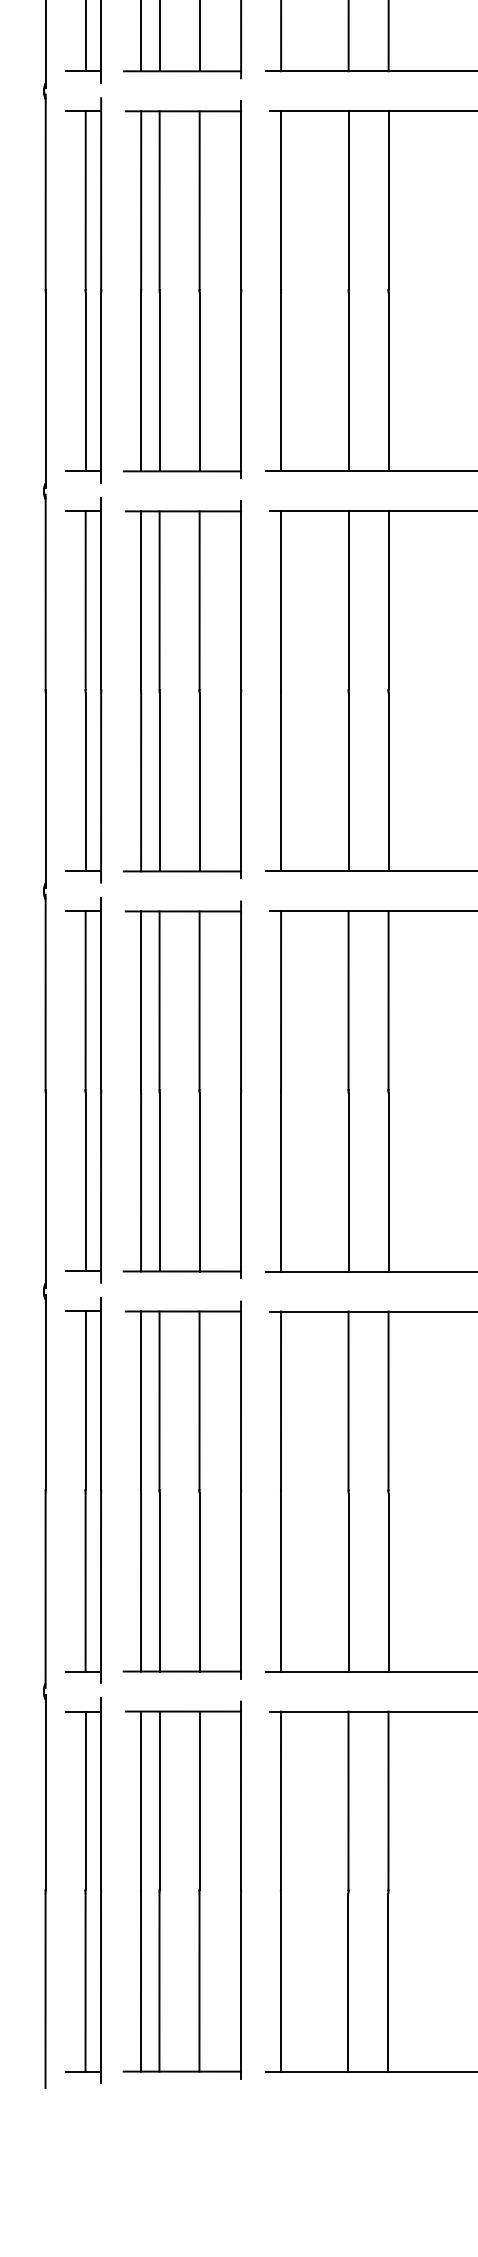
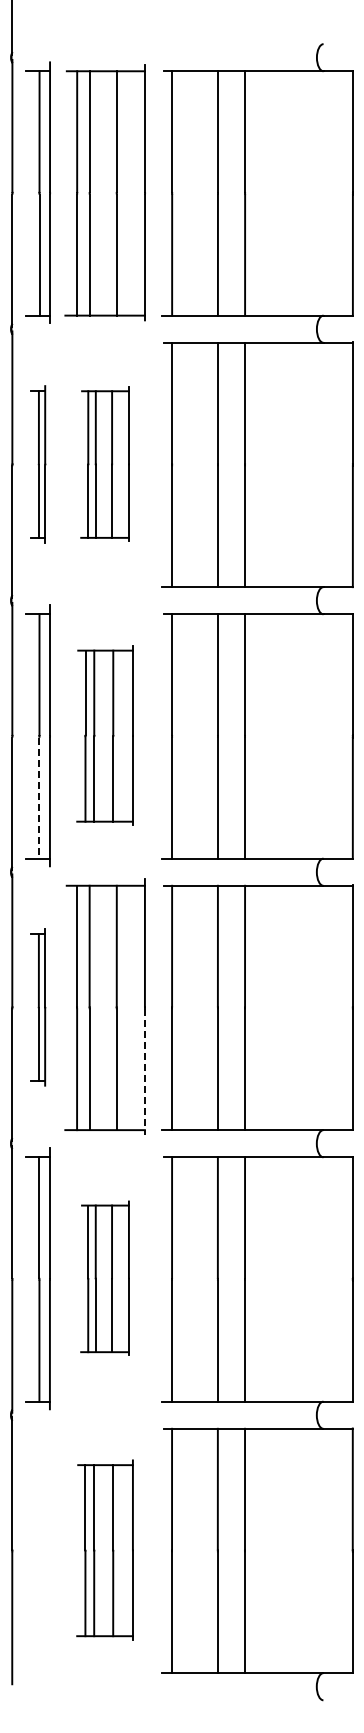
part: (181, 289) -> (104, 463), size x0.6
part: (82, 290) -> (37, 464), size x0.6
part: (181, 690) -> (104, 735), size x0.7
line: (85, 782) -> (39, 798), solid -> dashed
part: (82, 1090) -> (37, 1007), size x0.6
line: (240, 1186) -> (144, 1072), solid -> dashed
part: (181, 1488) -> (104, 1277), size x0.6
part: (181, 1889) -> (104, 1549), size x0.7
part: (82, 1890) -> (37, 1550), removed

